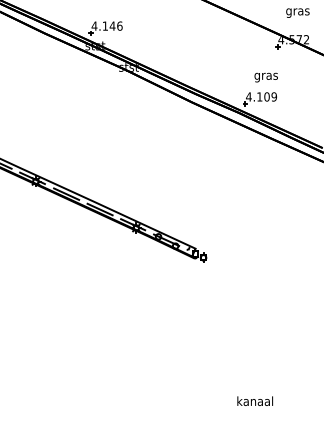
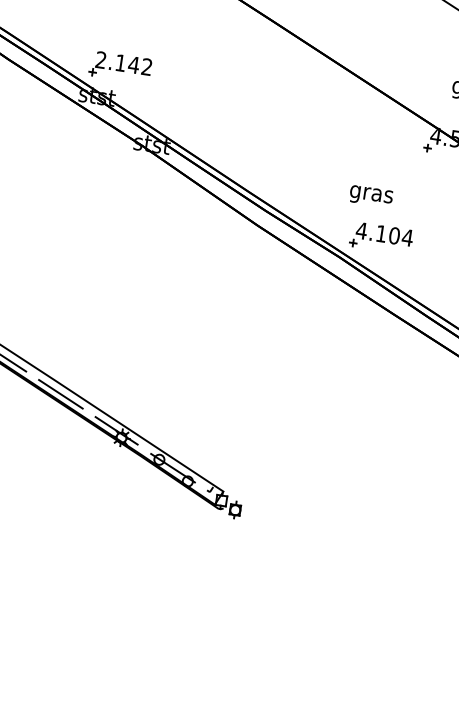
text: (106, 25) -> (122, 62), 4.146 -> 2.142
text: (265, 77) -> (369, 196), moved
text: (274, 96) -> (408, 237), 4.109 -> 4.104

